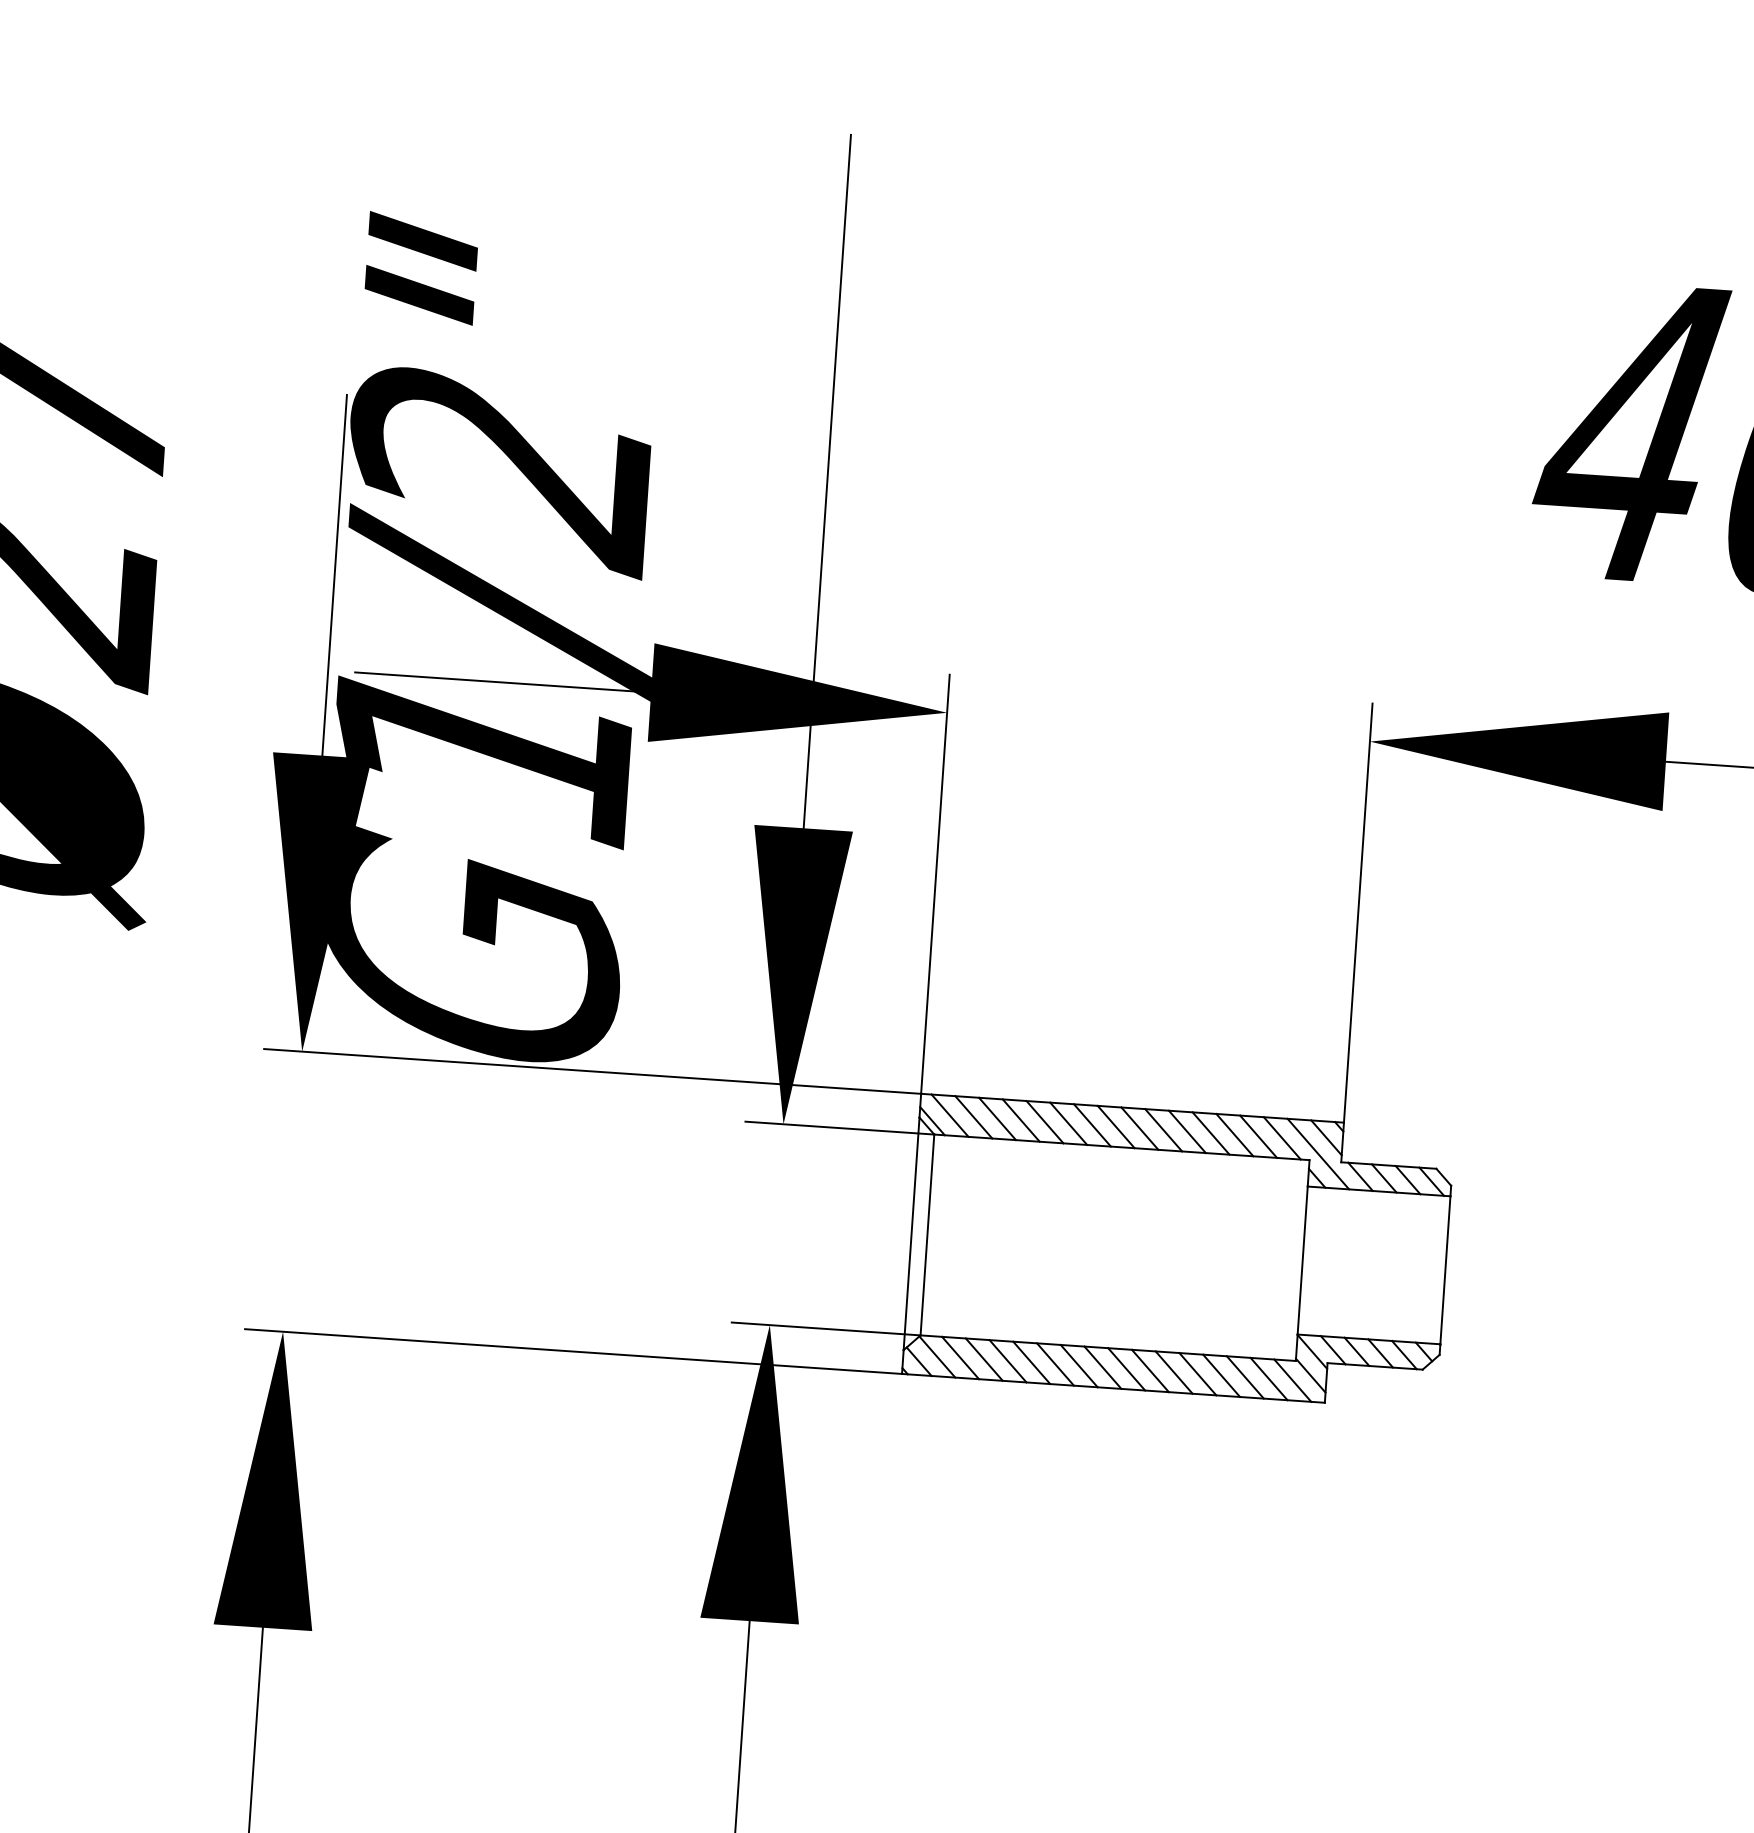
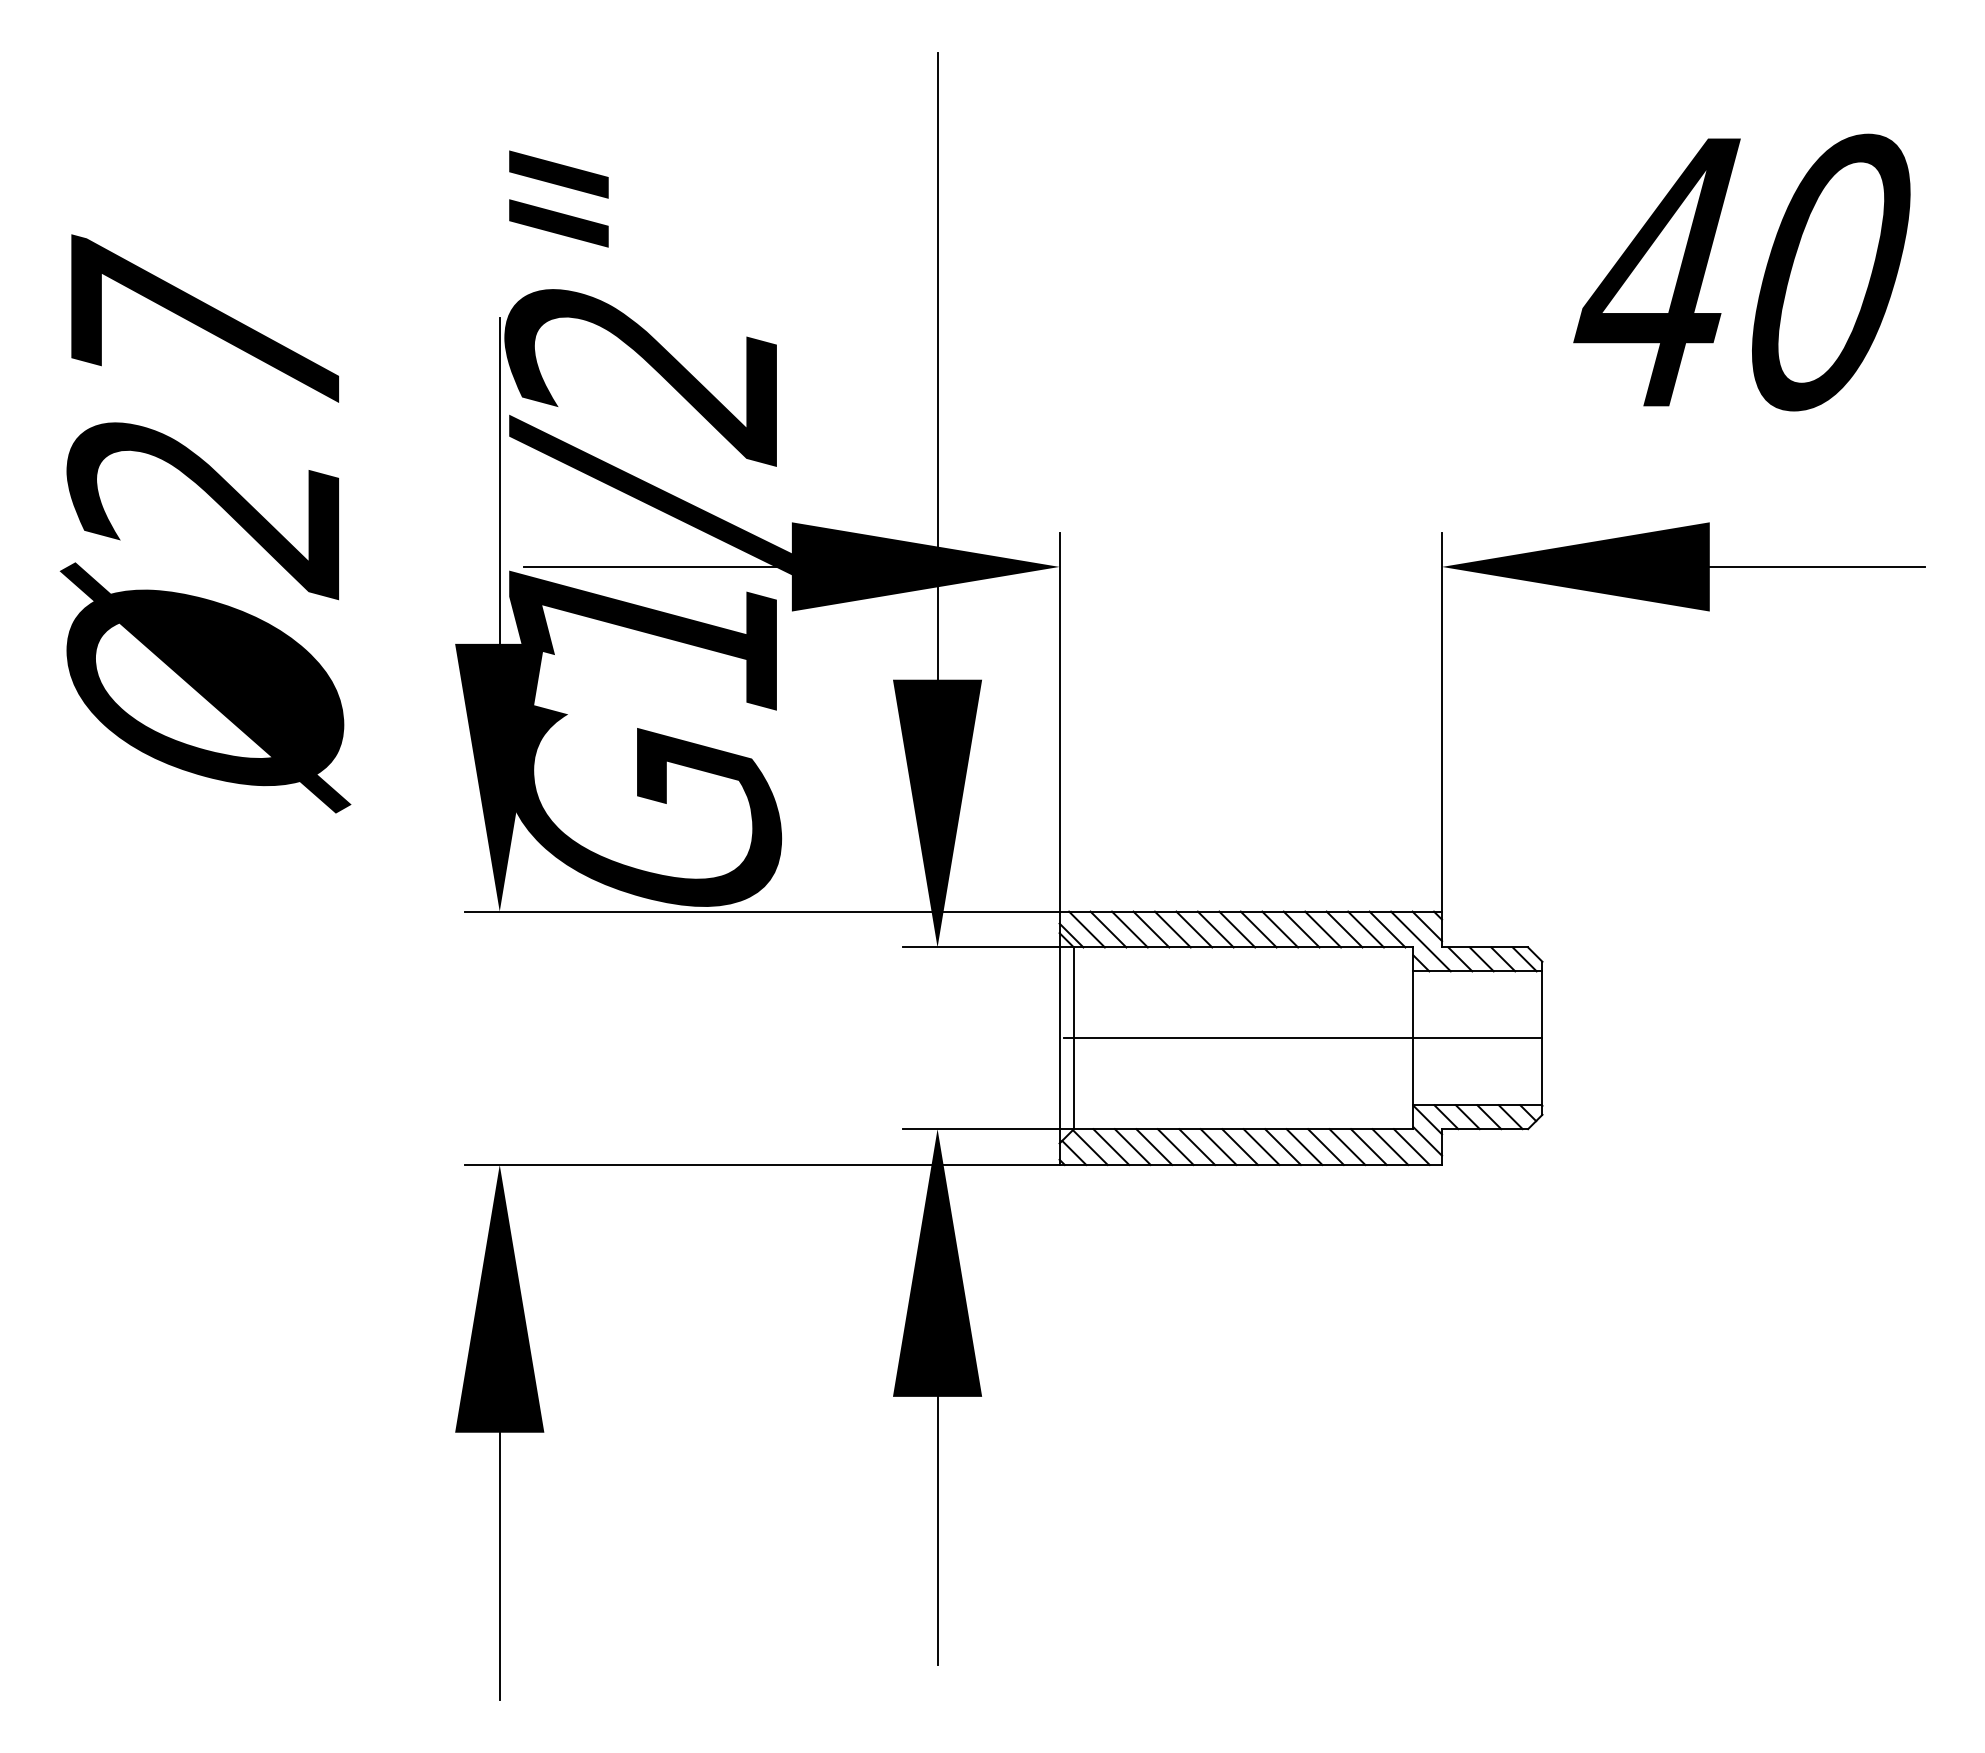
line: (1181, 1252) -> (1303, 1038), added

